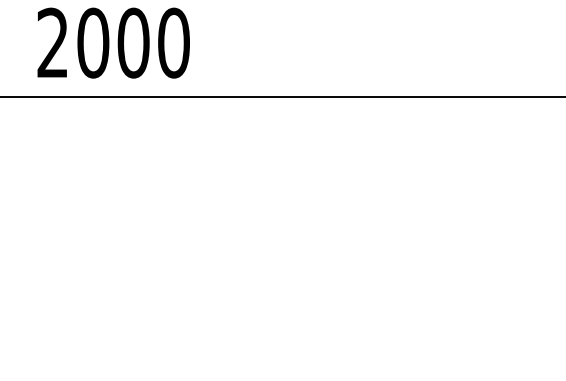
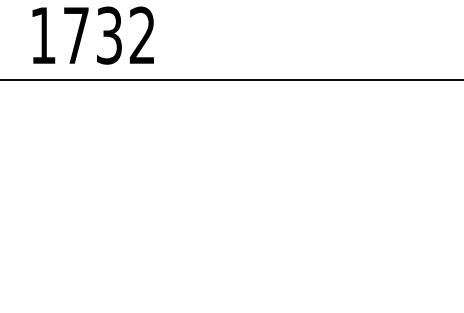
text: (113, 42) -> (92, 35), 2000 -> 1732

